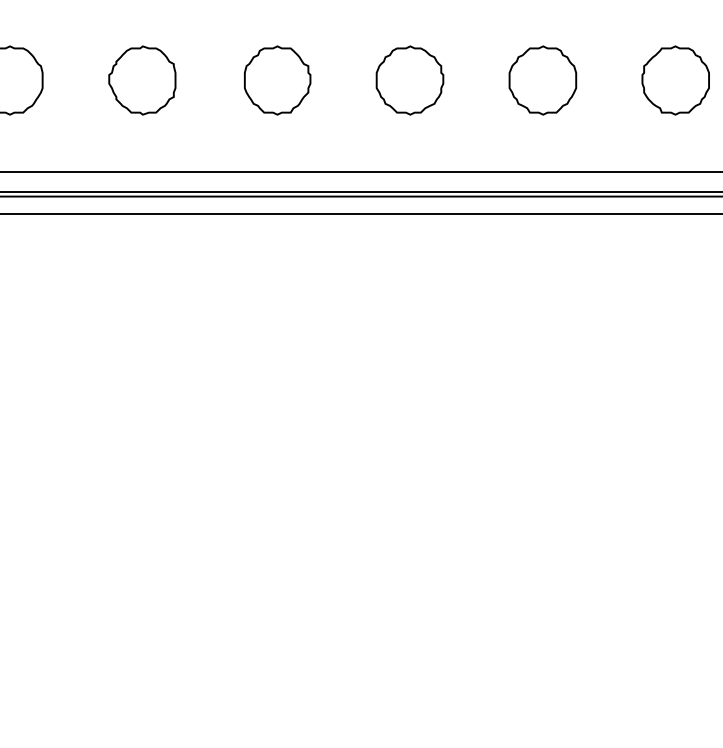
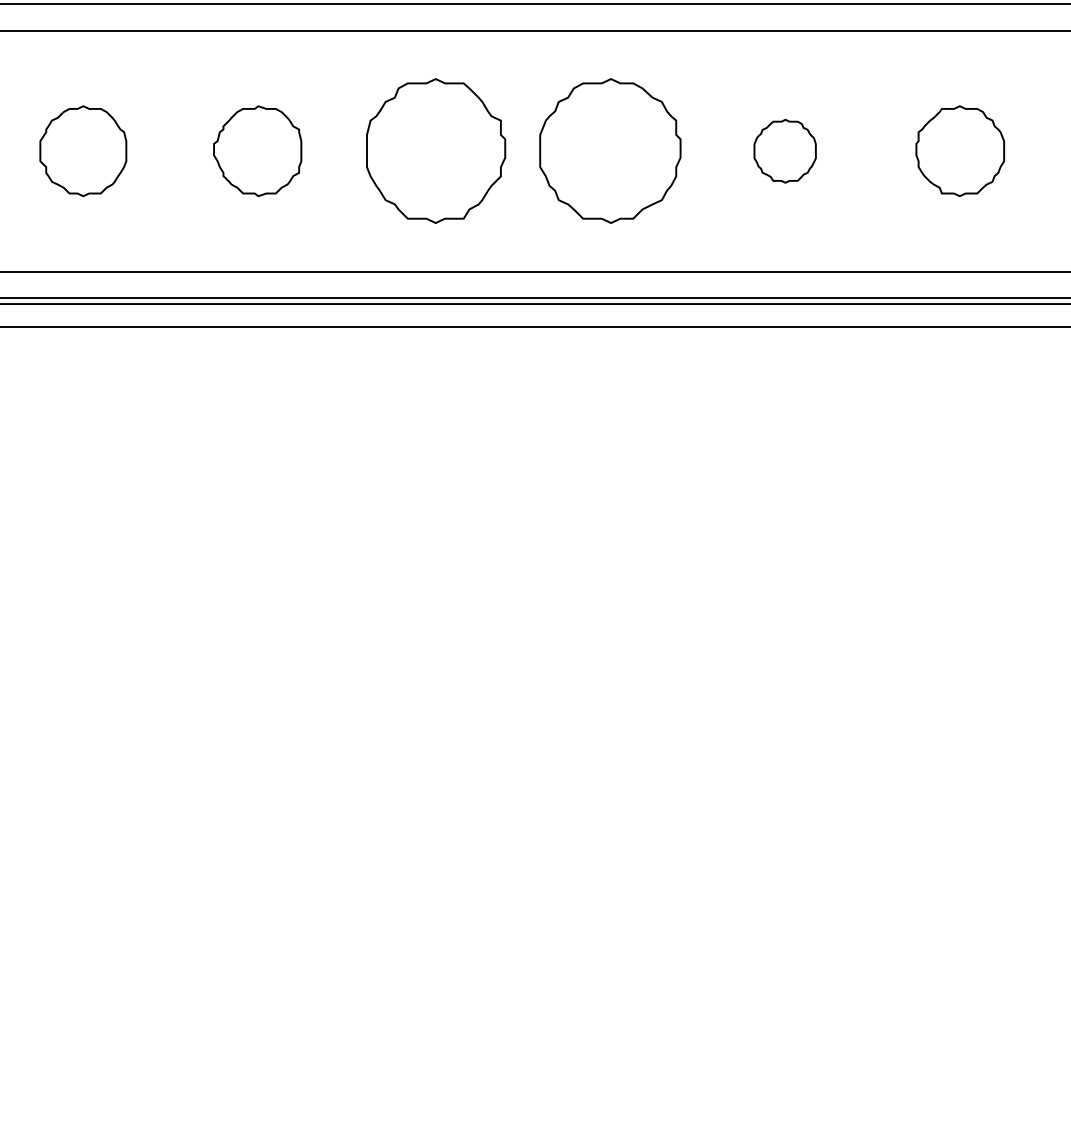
part: (277, 80) -> (435, 151), size x1.6
part: (409, 80) -> (609, 151), size x1.6
part: (542, 80) -> (784, 151), size x0.7

